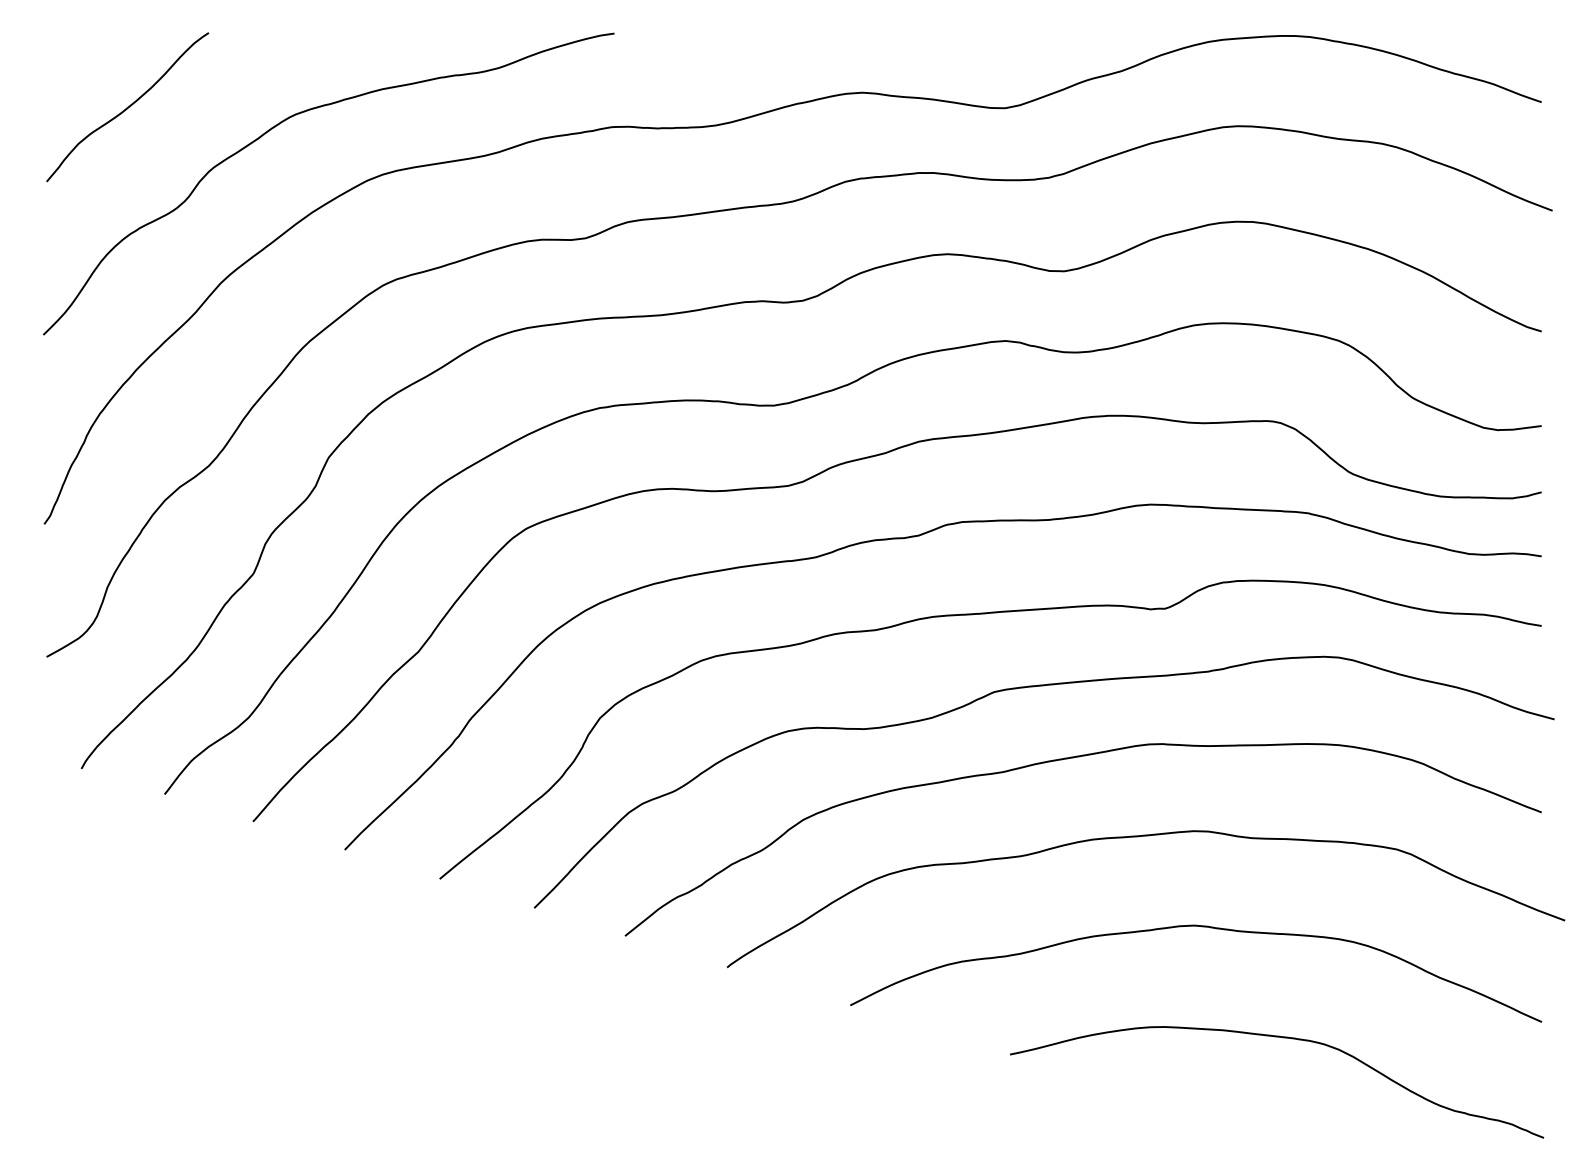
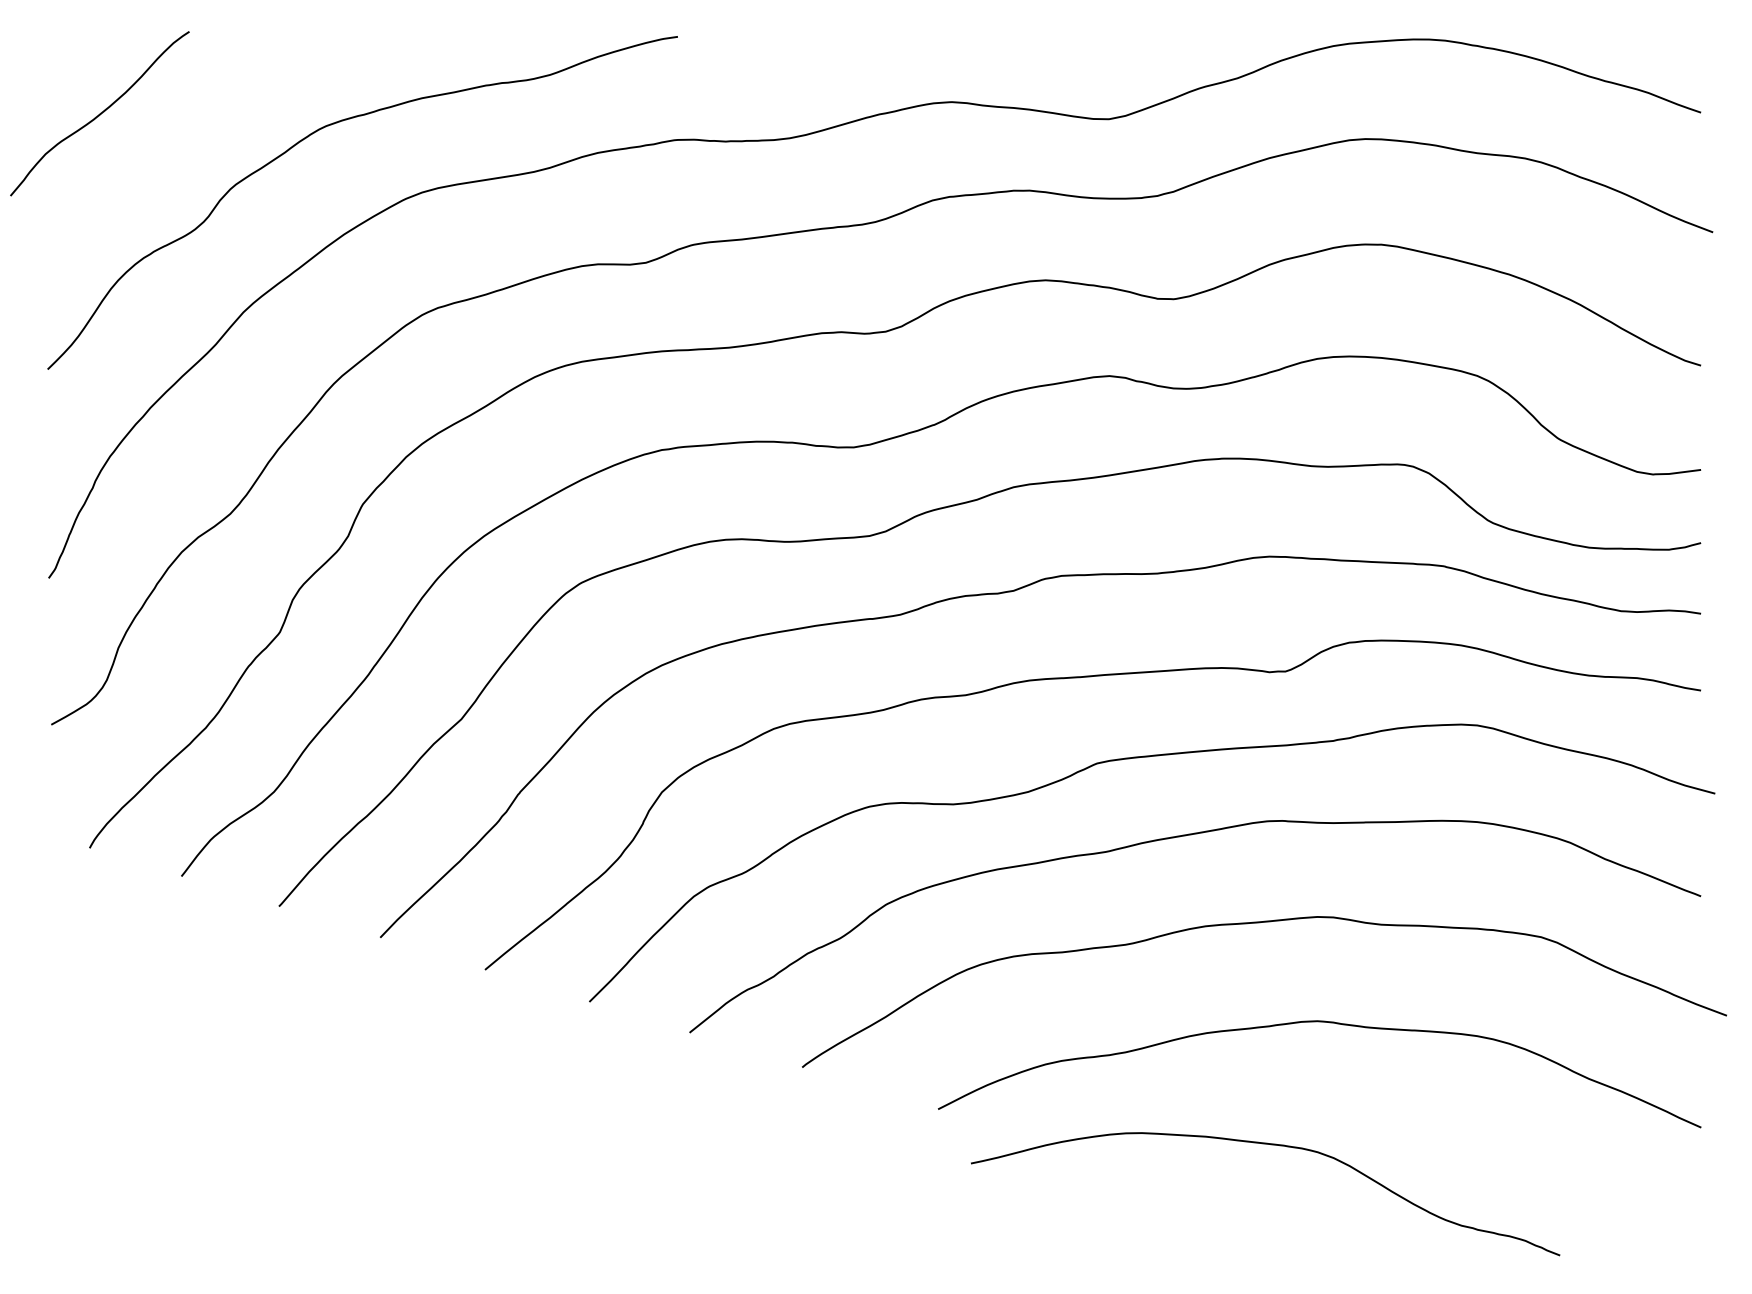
curve: (127, 107) -> (99, 114), moved
curve: (1283, 1038) -> (1272, 1145), moved

